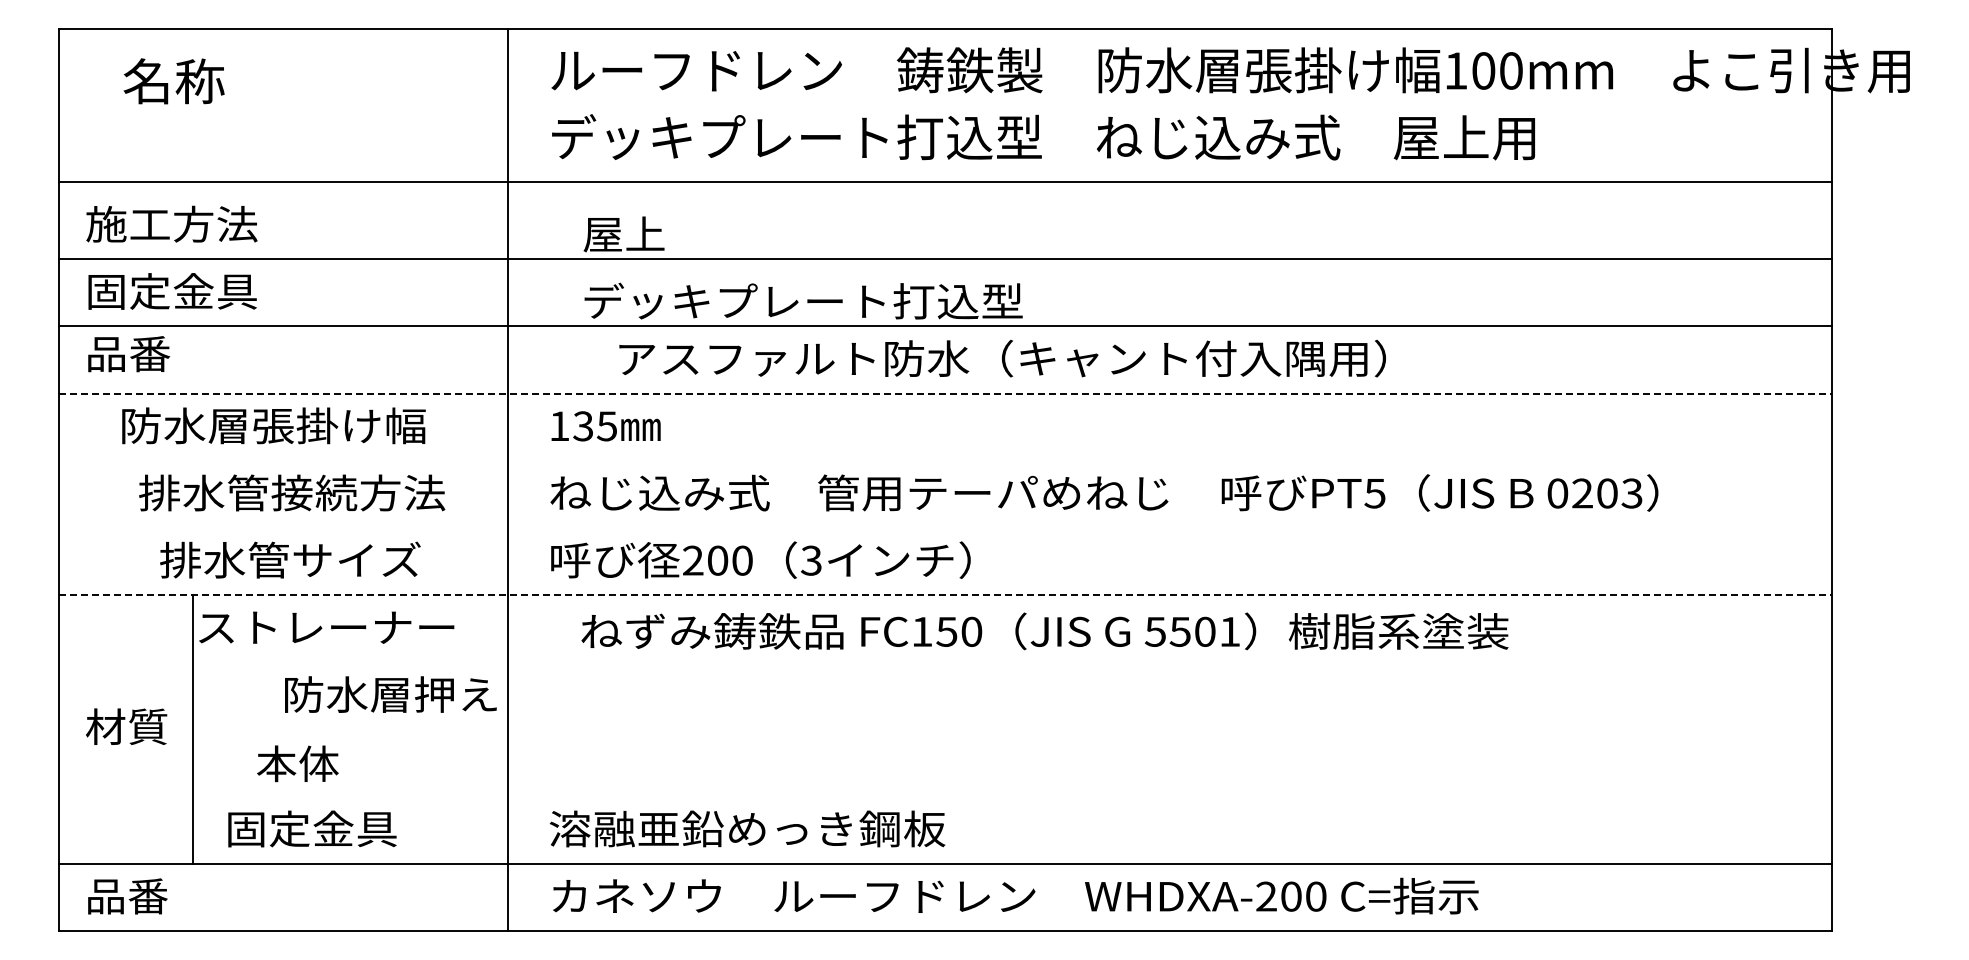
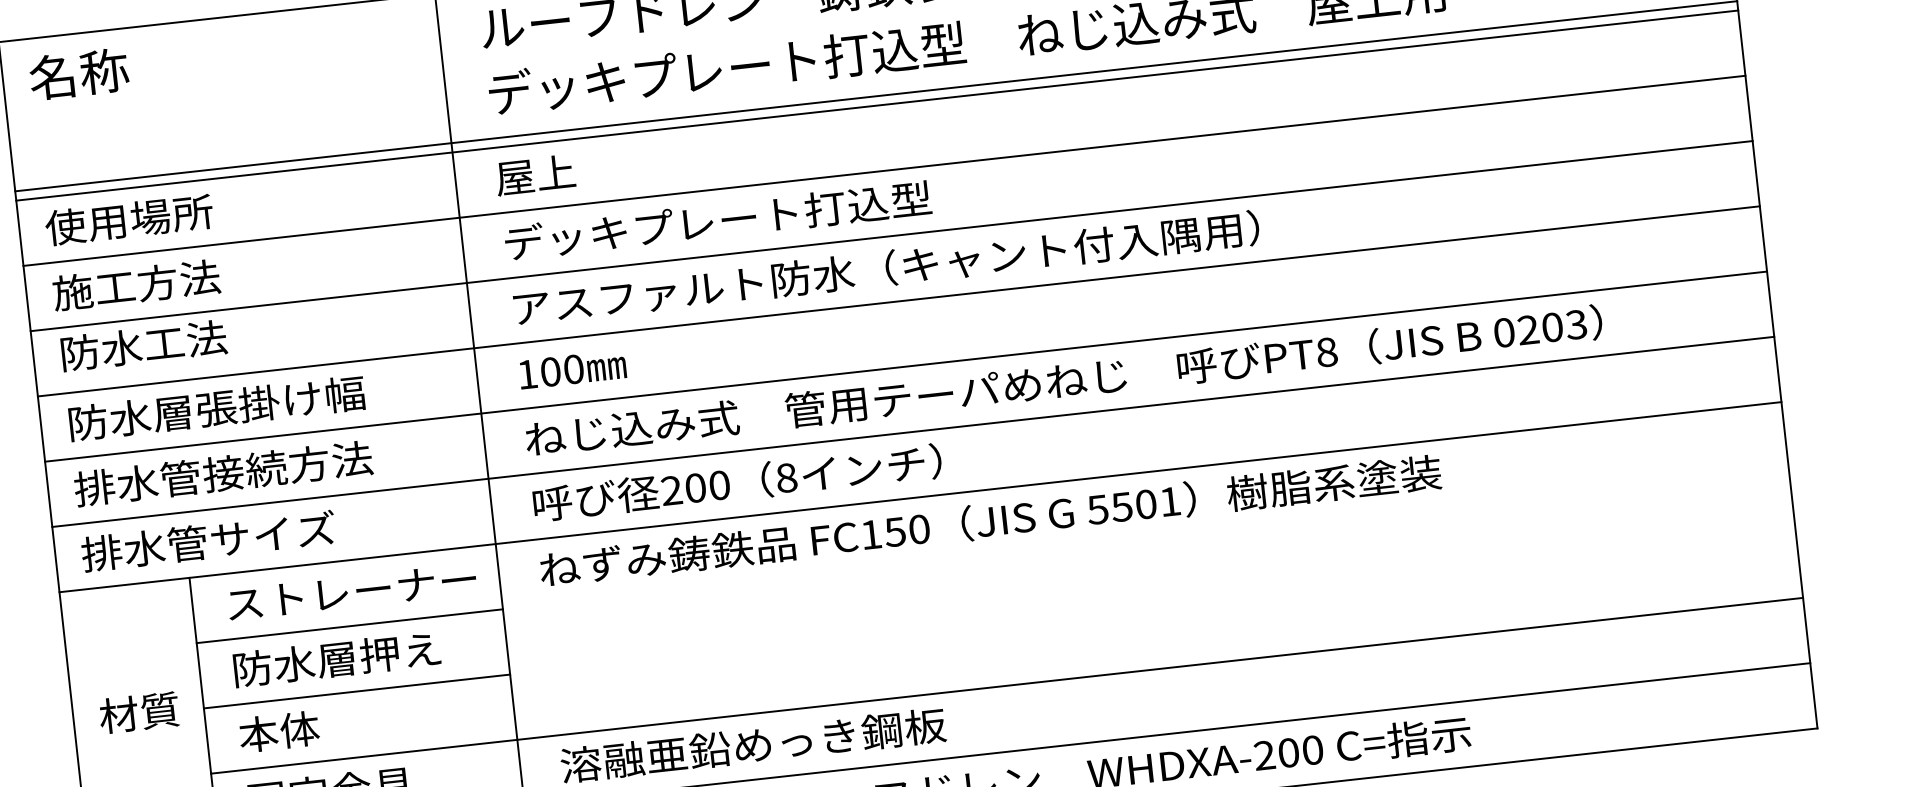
text: (173, 81) -> (78, 74), moved
line: (945, 192) -> (877, 106), added
text: (171, 223) -> (128, 219), 施工方法 -> 使用場所
text: (623, 234) -> (534, 175), moved
text: (171, 291) -> (136, 285), 固定金具 -> 施工方法
text: (803, 300) -> (717, 219), moved
text: (172, 353) -> (143, 345), 品番 -> 防水工法
text: (1002, 358) -> (886, 268), moved
line: (945, 393) -> (898, 301), dashed -> solid
text: (273, 425) -> (216, 408), moved
text: (595, 426) -> (562, 370), 135 -> 100
line: (945, 460) -> (906, 366), added
text: (292, 492) -> (223, 473), moved
text: (1374, 493) -> (1326, 352), PT5 -> PT8
line: (945, 527) -> (913, 431), added
text: (290, 559) -> (208, 540), moved
text: (811, 560) -> (786, 477), 3 -> 8
line: (945, 595) -> (920, 497), dashed -> solid
text: (326, 627) -> (351, 591), moved
text: (1044, 631) -> (990, 521), moved
line: (350, 662) -> (349, 626), added
text: (390, 694) -> (336, 659), moved
line: (350, 729) -> (356, 691), added
text: (297, 763) -> (278, 731), moved
line: (1011, 796) -> (1006, 685), added

